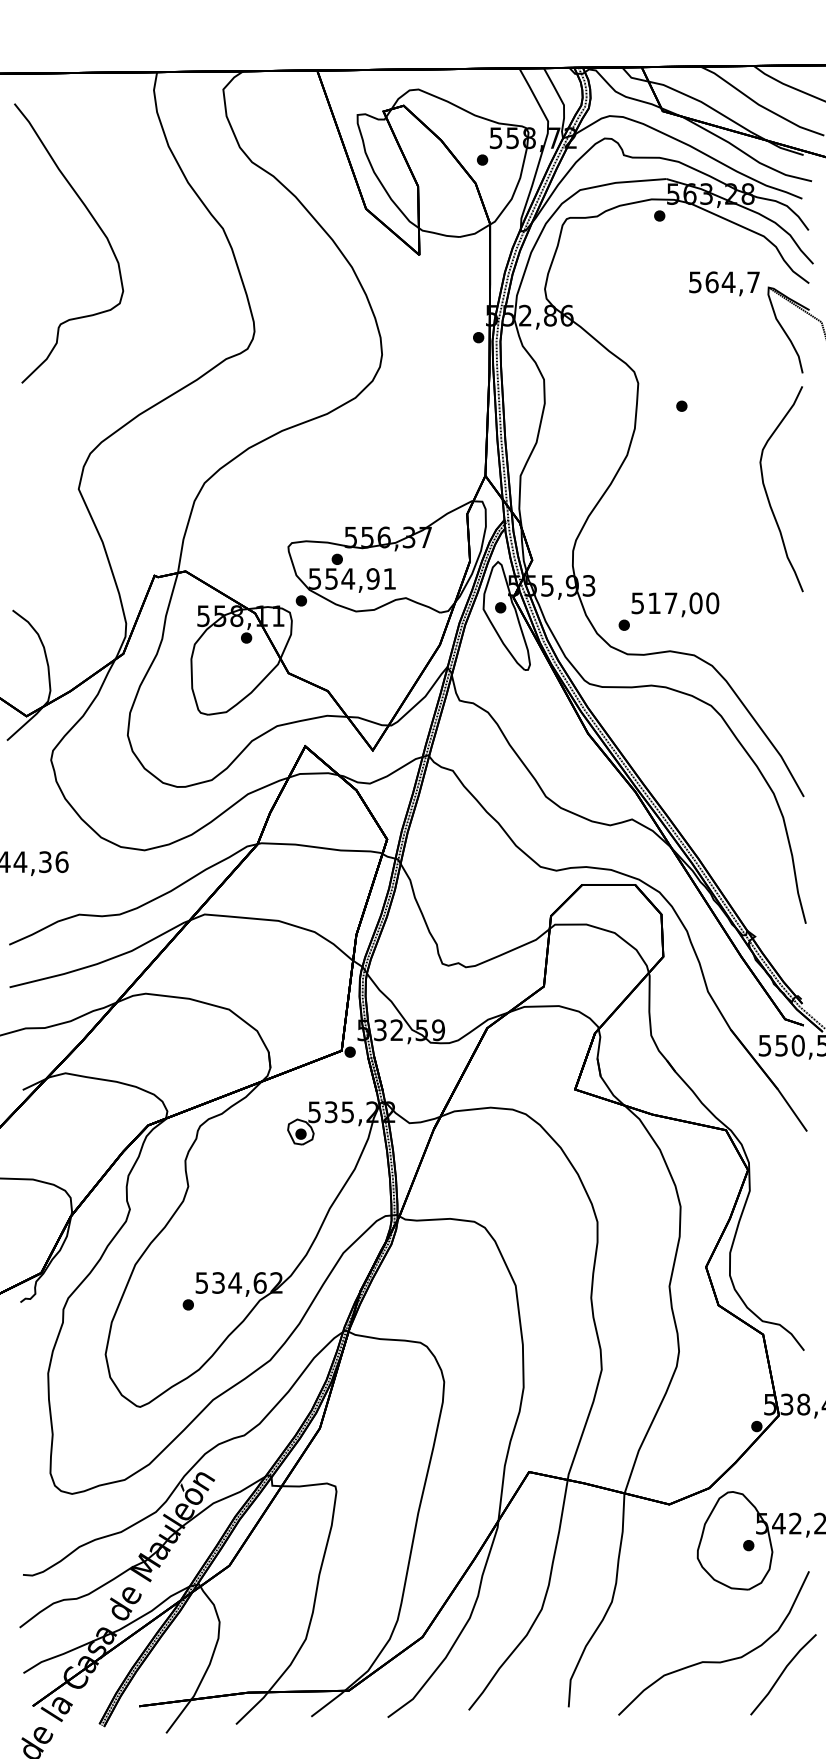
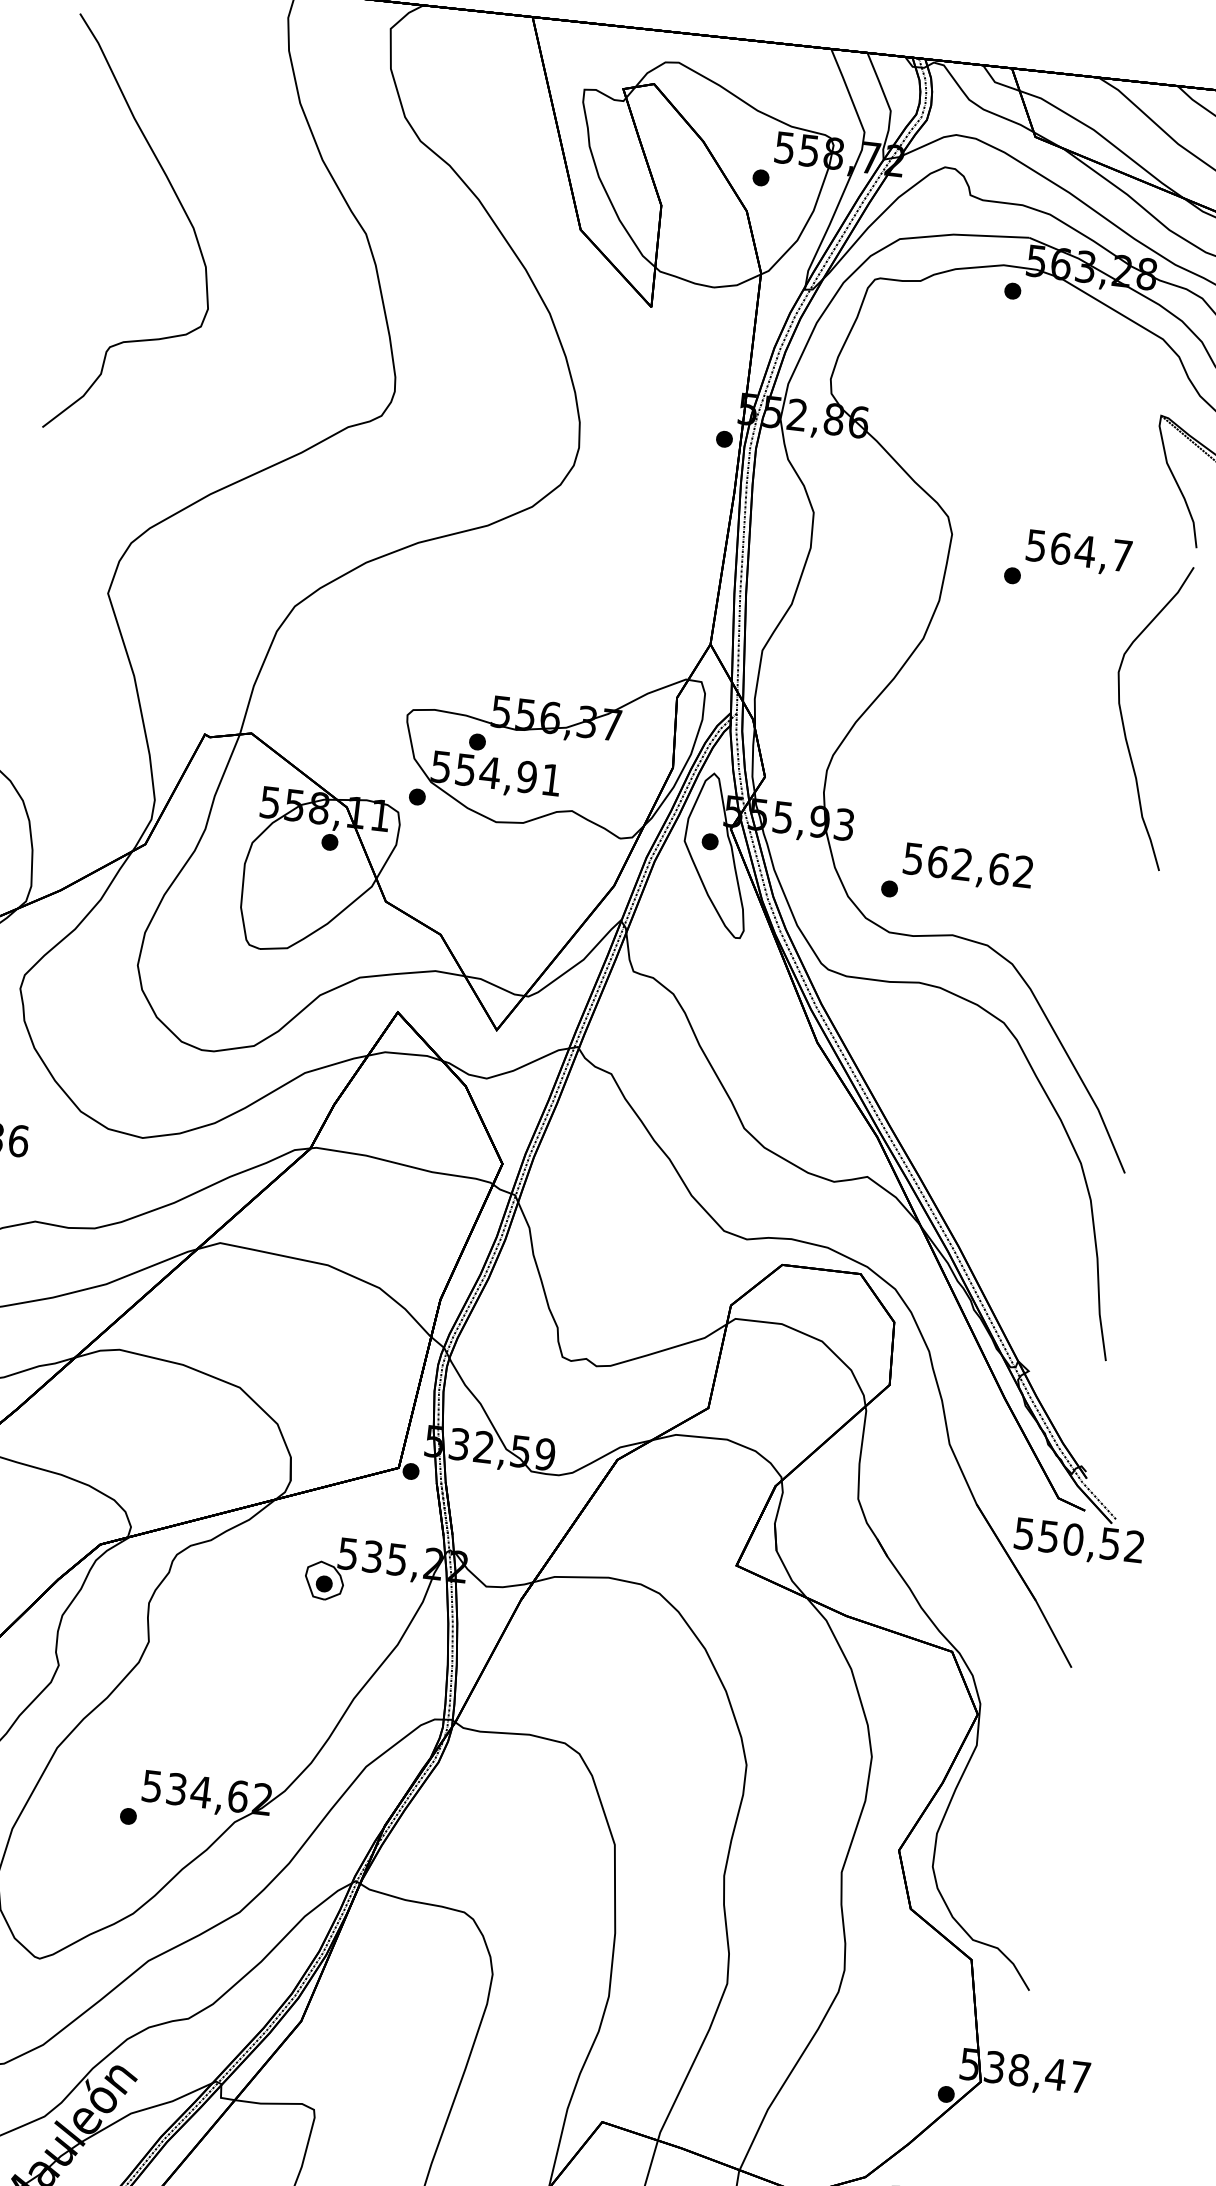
text: (724, 283) -> (1079, 552), moved
text: (683, 603) -> (980, 867), 517,00 -> 562,62

